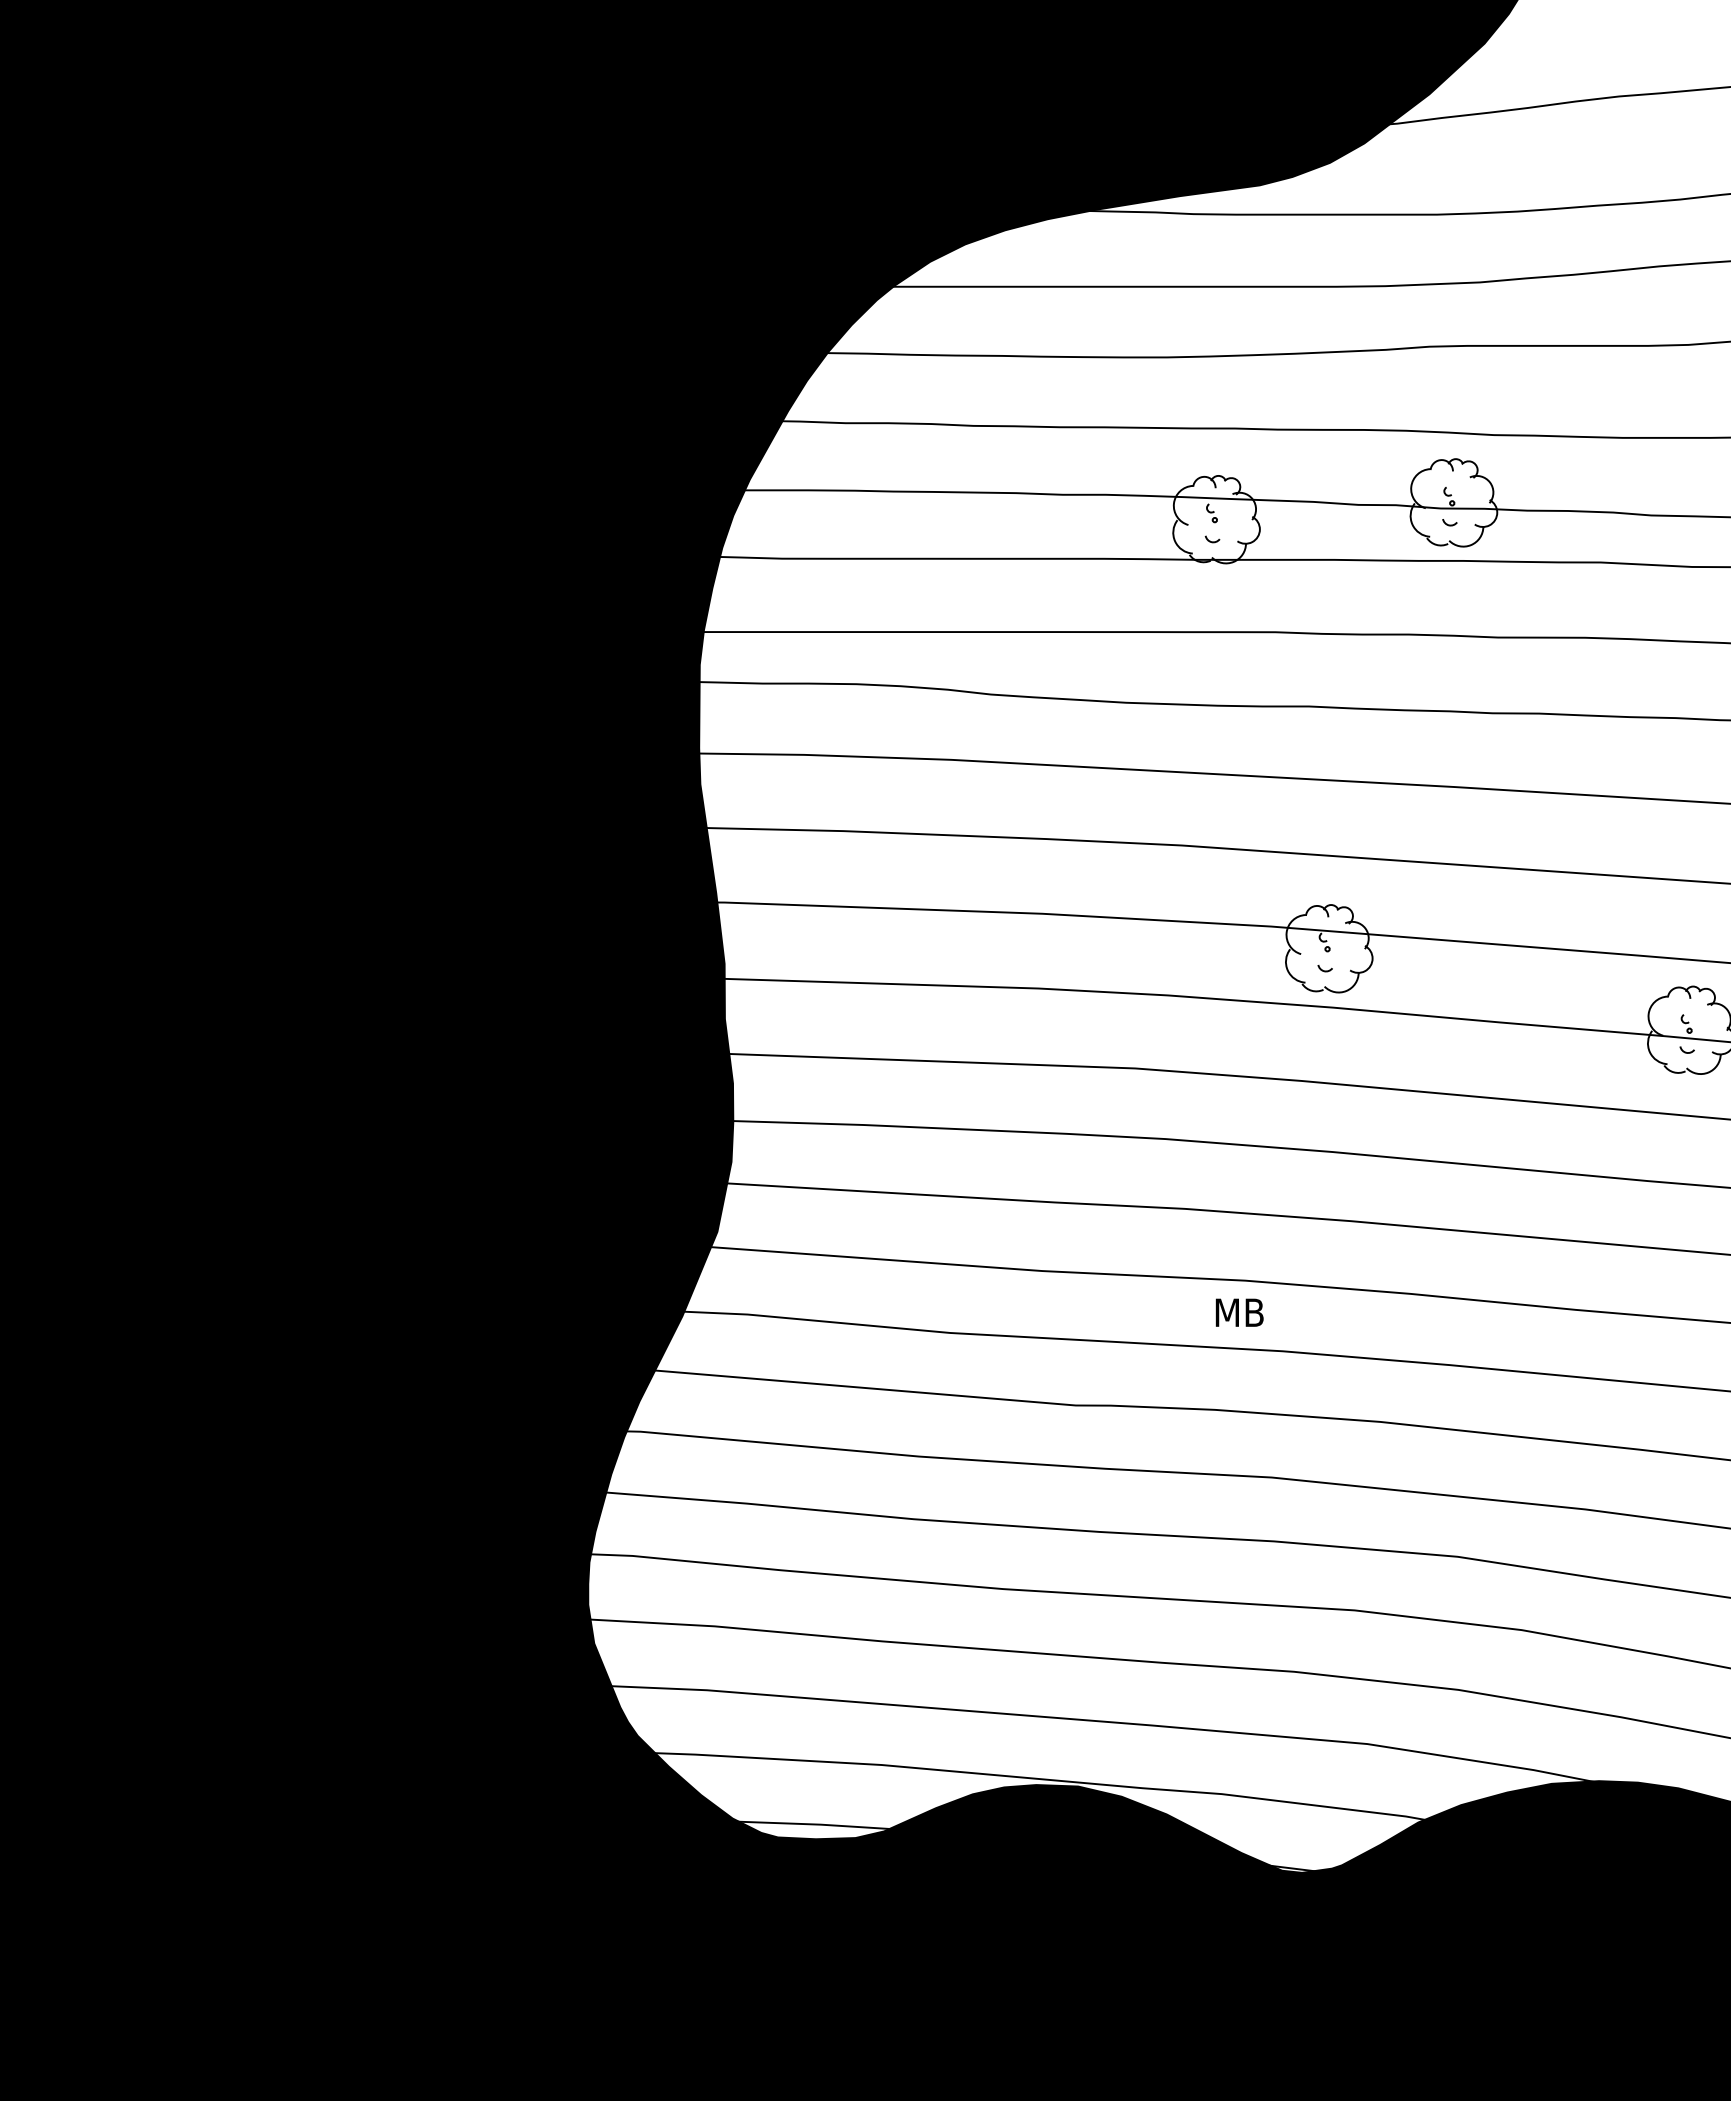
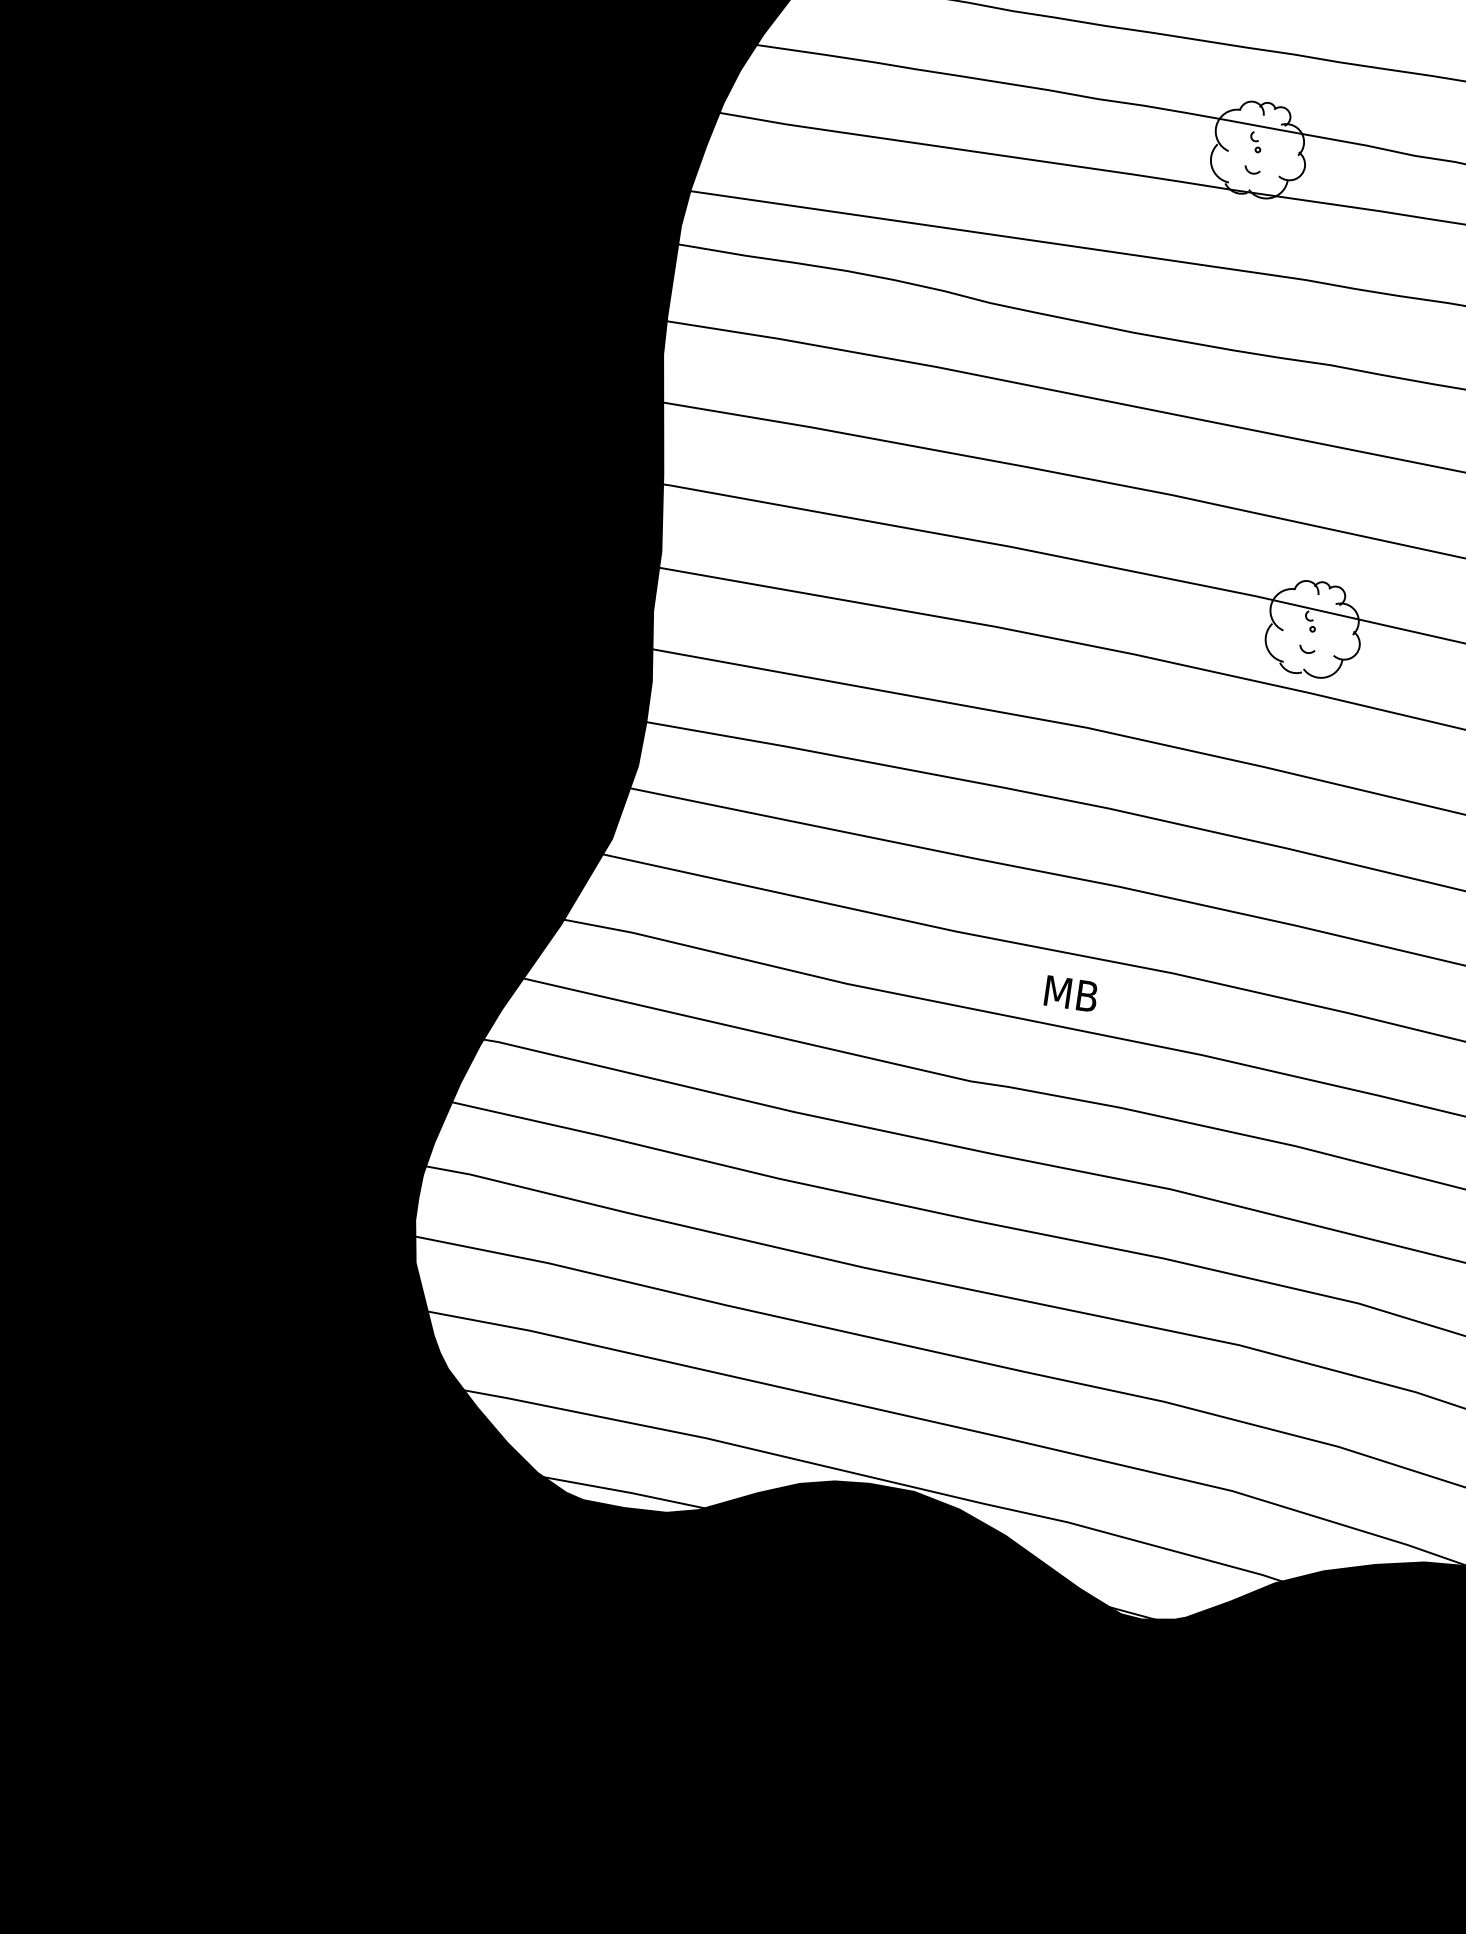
text: (1239, 1312) -> (1071, 993), moved

